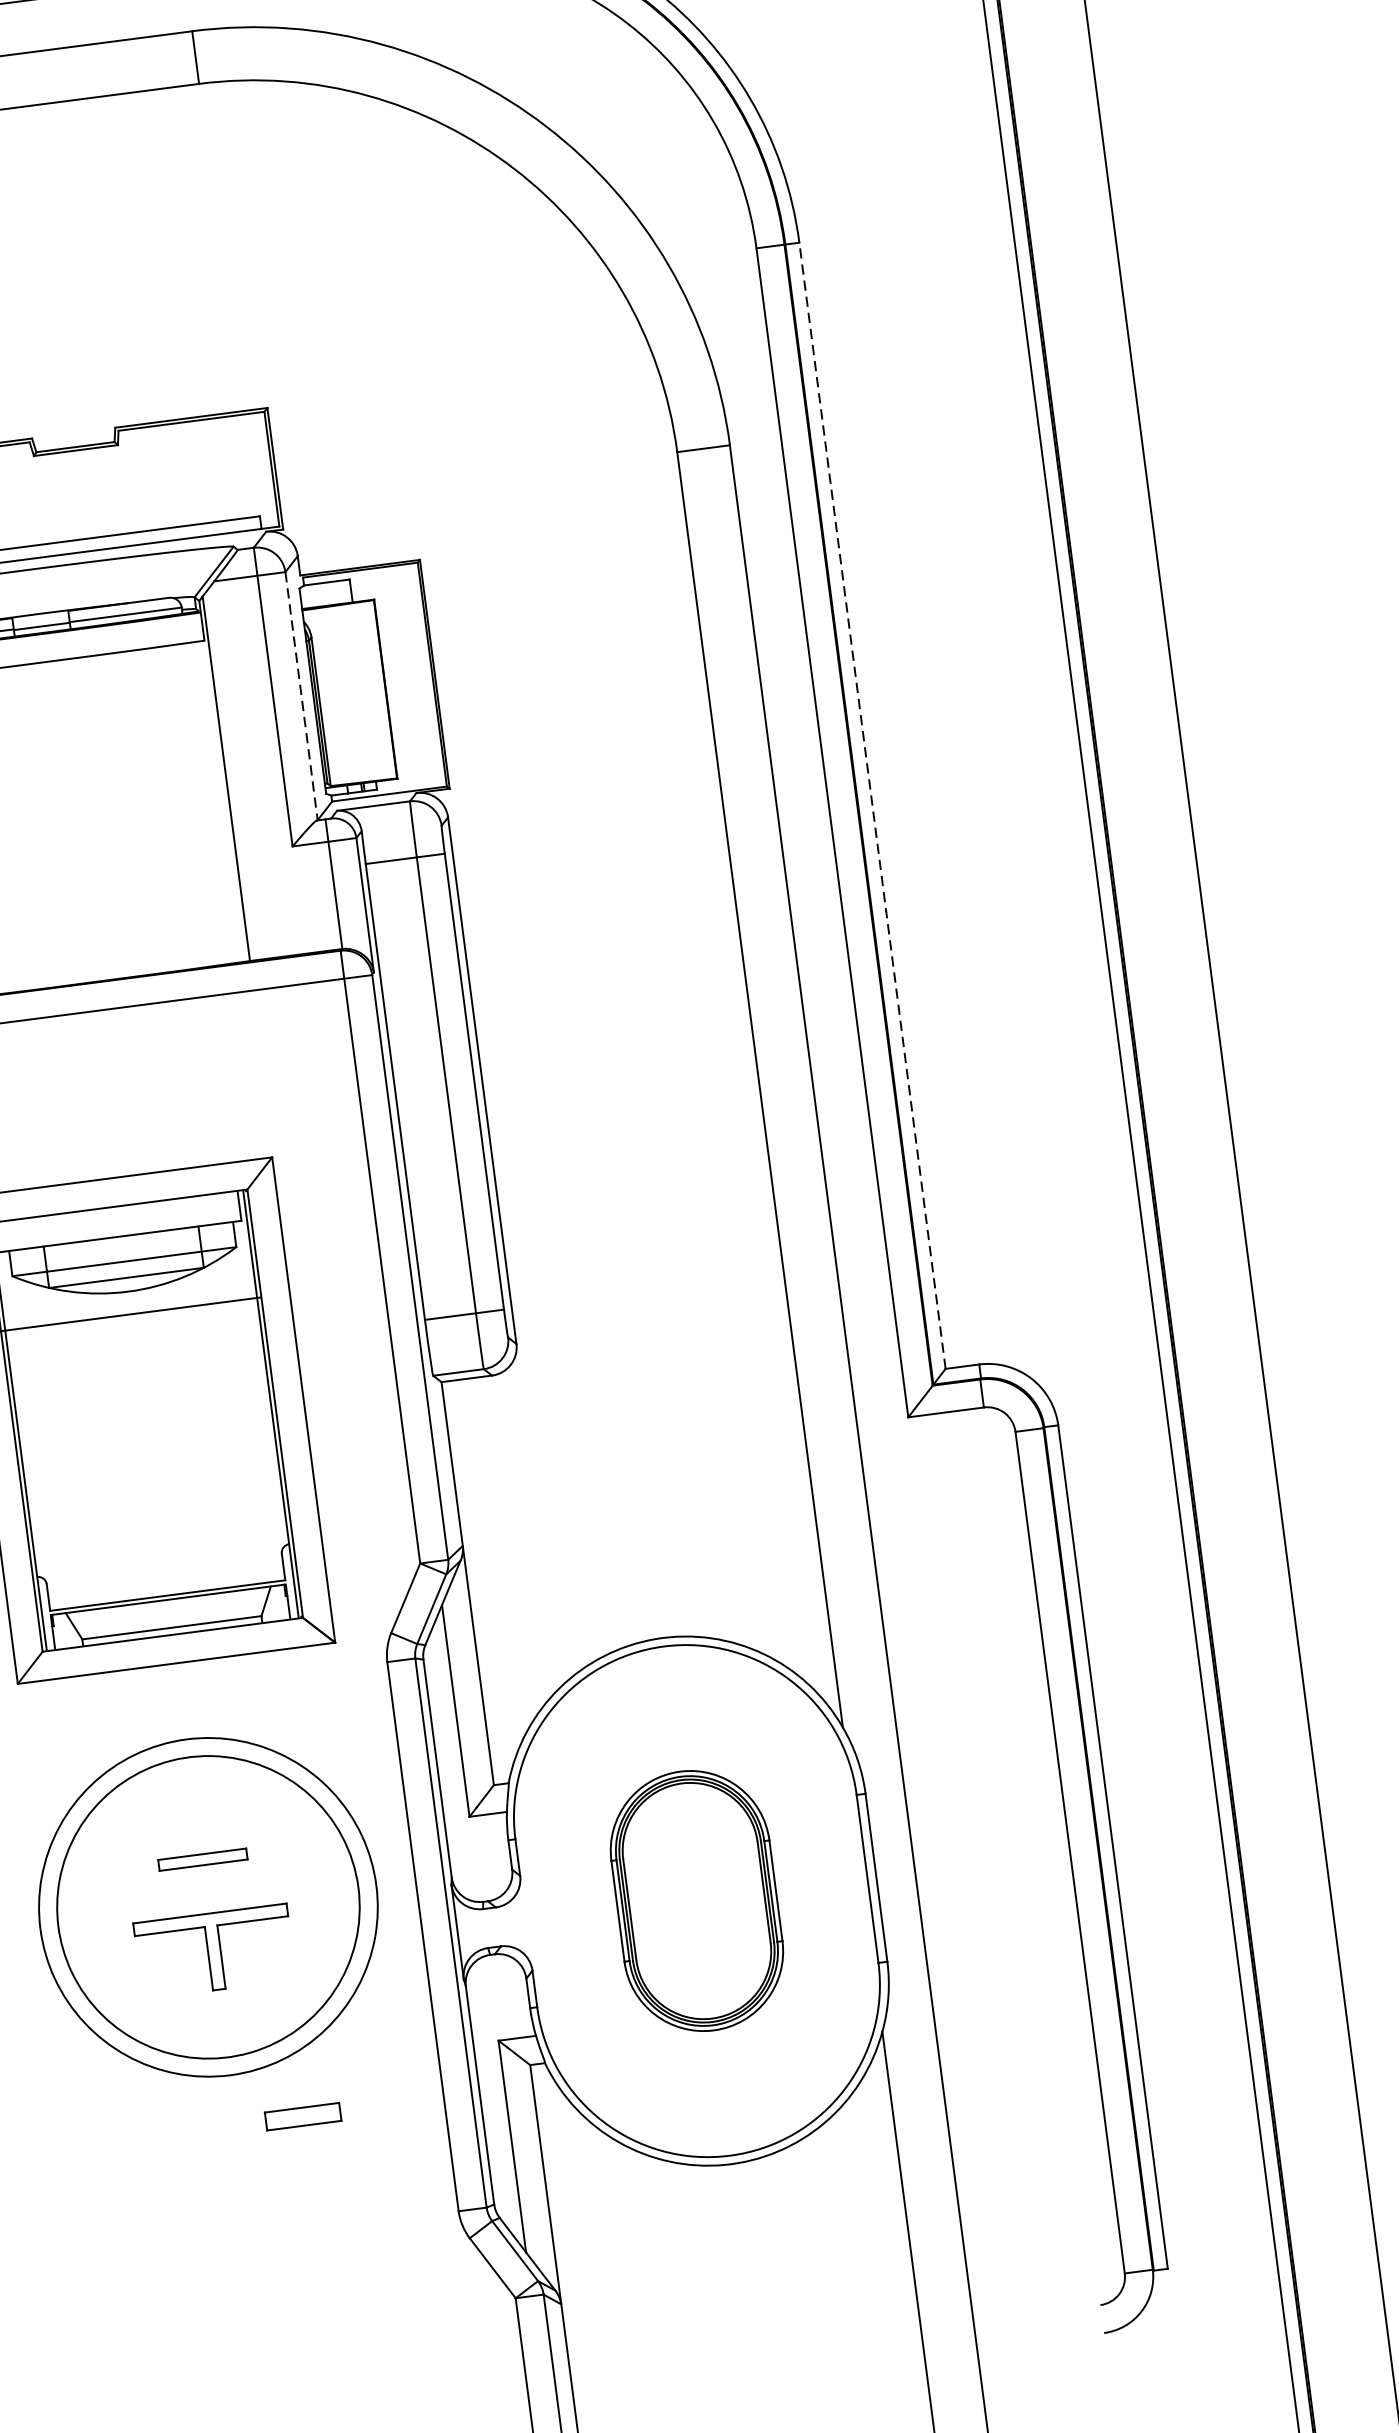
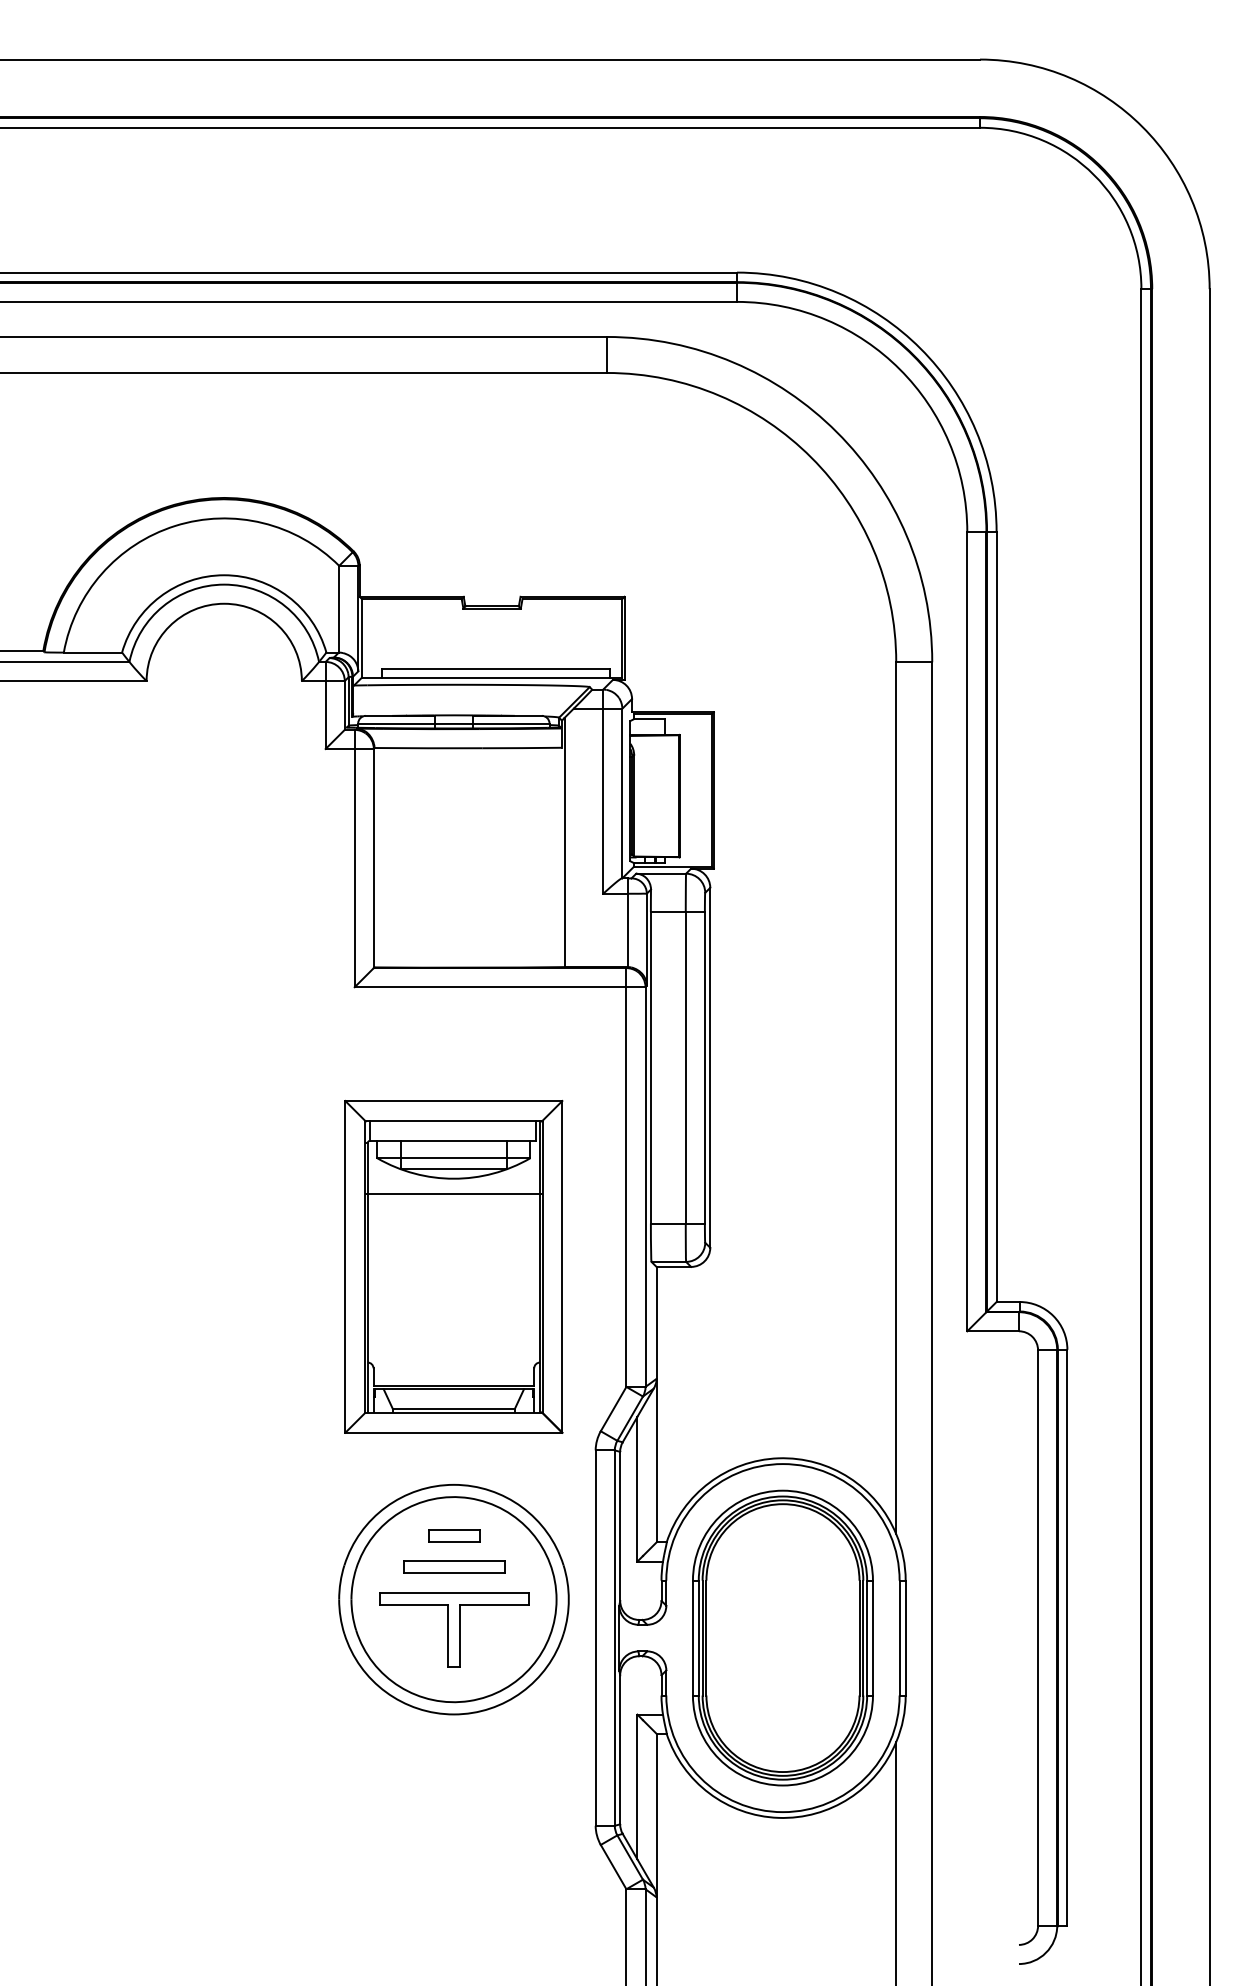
line: (301, 696) -> (622, 793), dashed -> solid
line: (872, 806) -> (996, 917), dashed -> solid
part: (202, 1858) -> (454, 1566), size x1.67
part: (696, 1900) -> (782, 1637), size x1.67
part: (214, 1950) -> (454, 1629), size x1.43
part: (303, 2116) -> (454, 1535), moved

